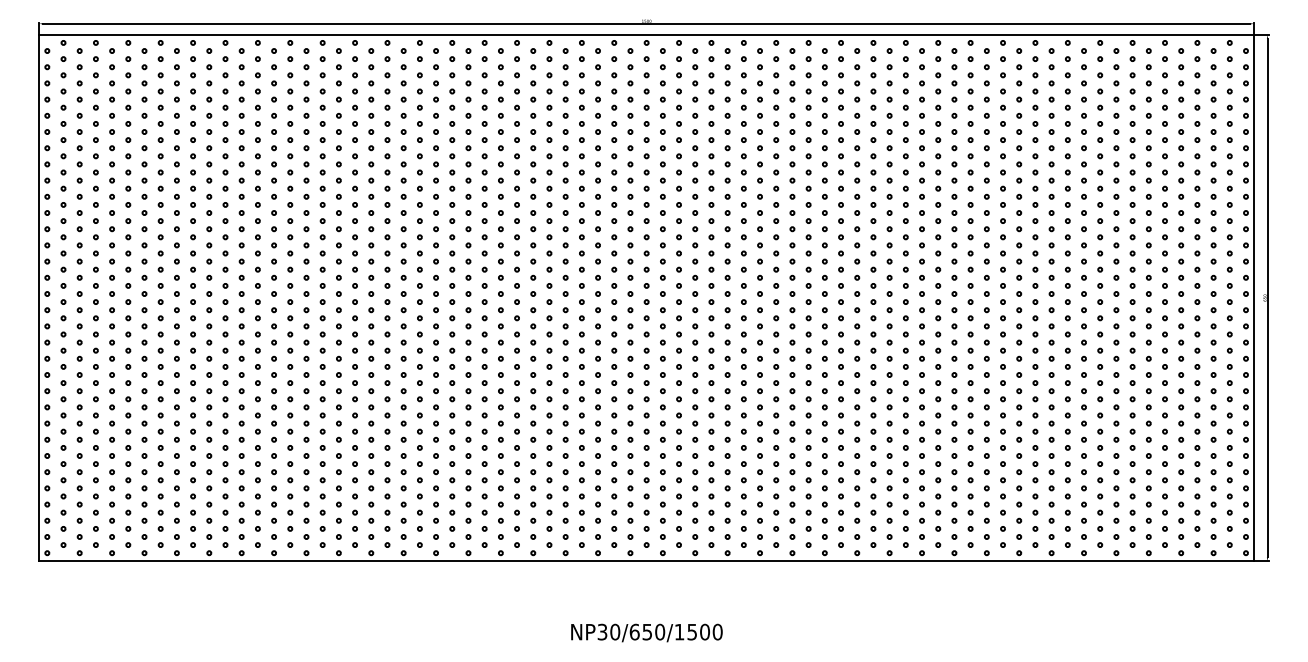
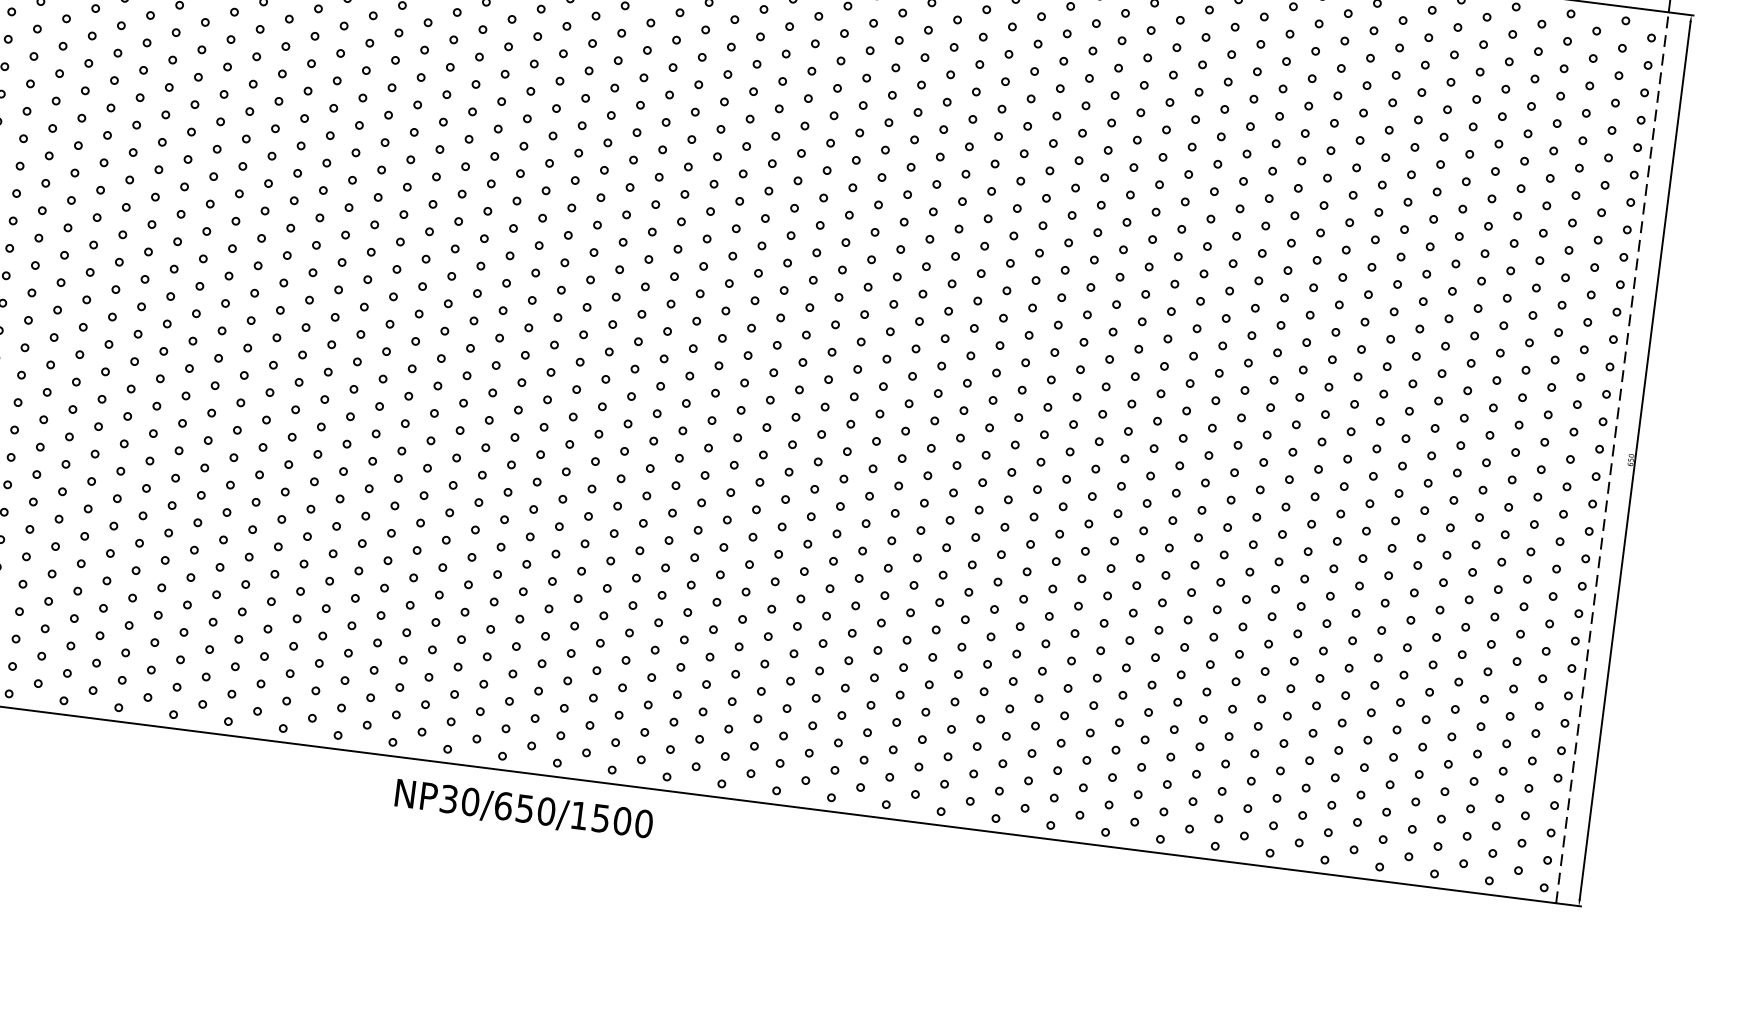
line: (1254, 297) -> (1613, 456), solid -> dashed
text: (646, 632) -> (523, 809), moved

